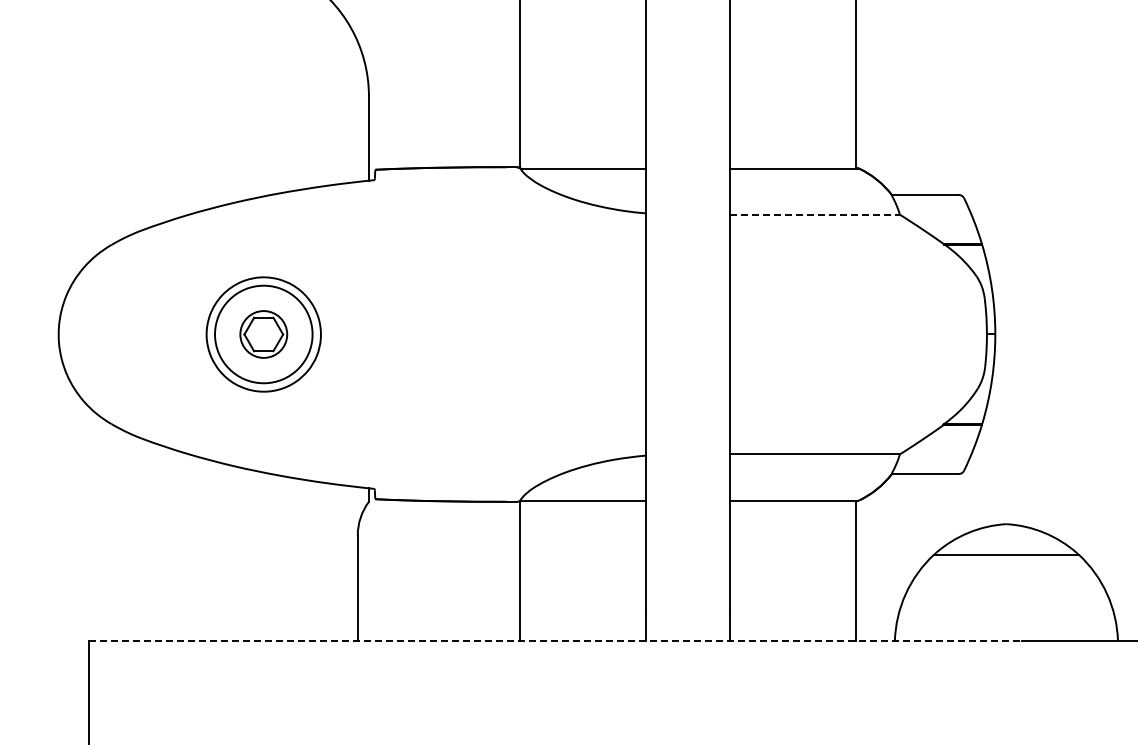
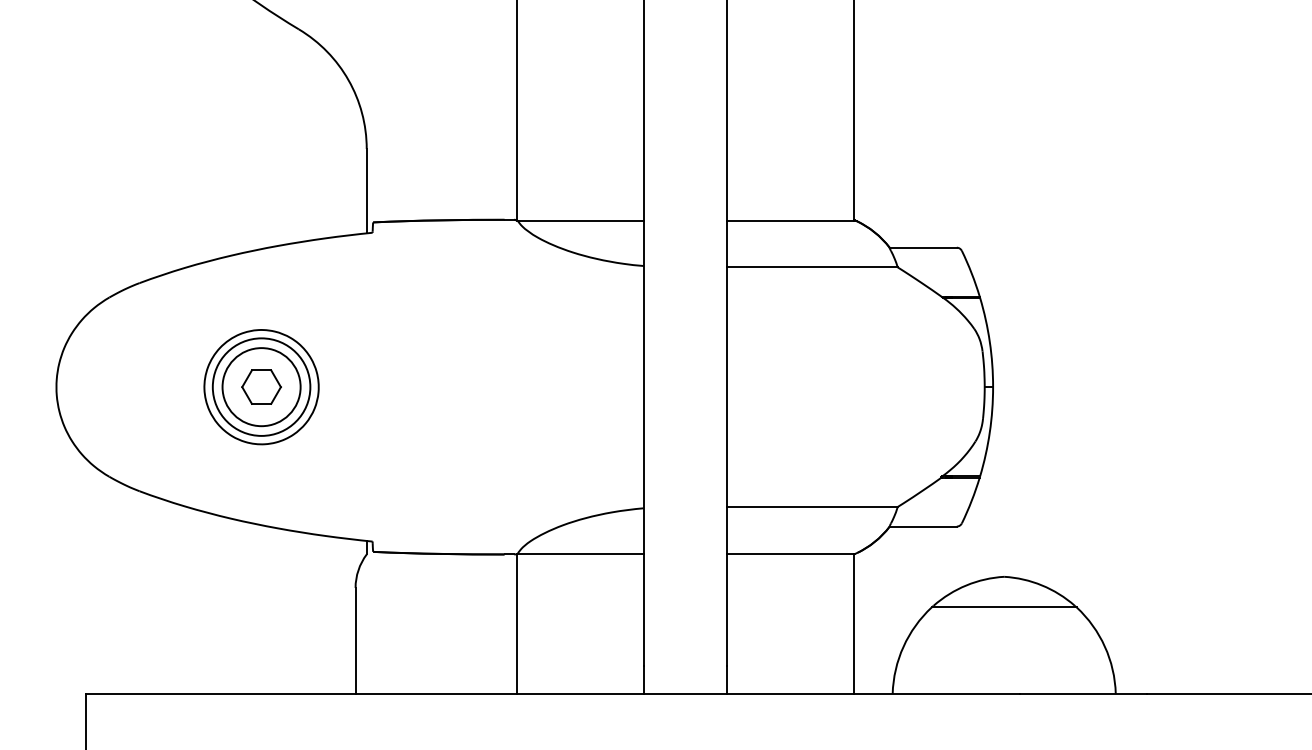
line: (815, 214) -> (813, 267), dashed -> solid
circle: (263, 334) -> (261, 387), size x1.67
line: (555, 640) -> (553, 693), dashed -> solid

